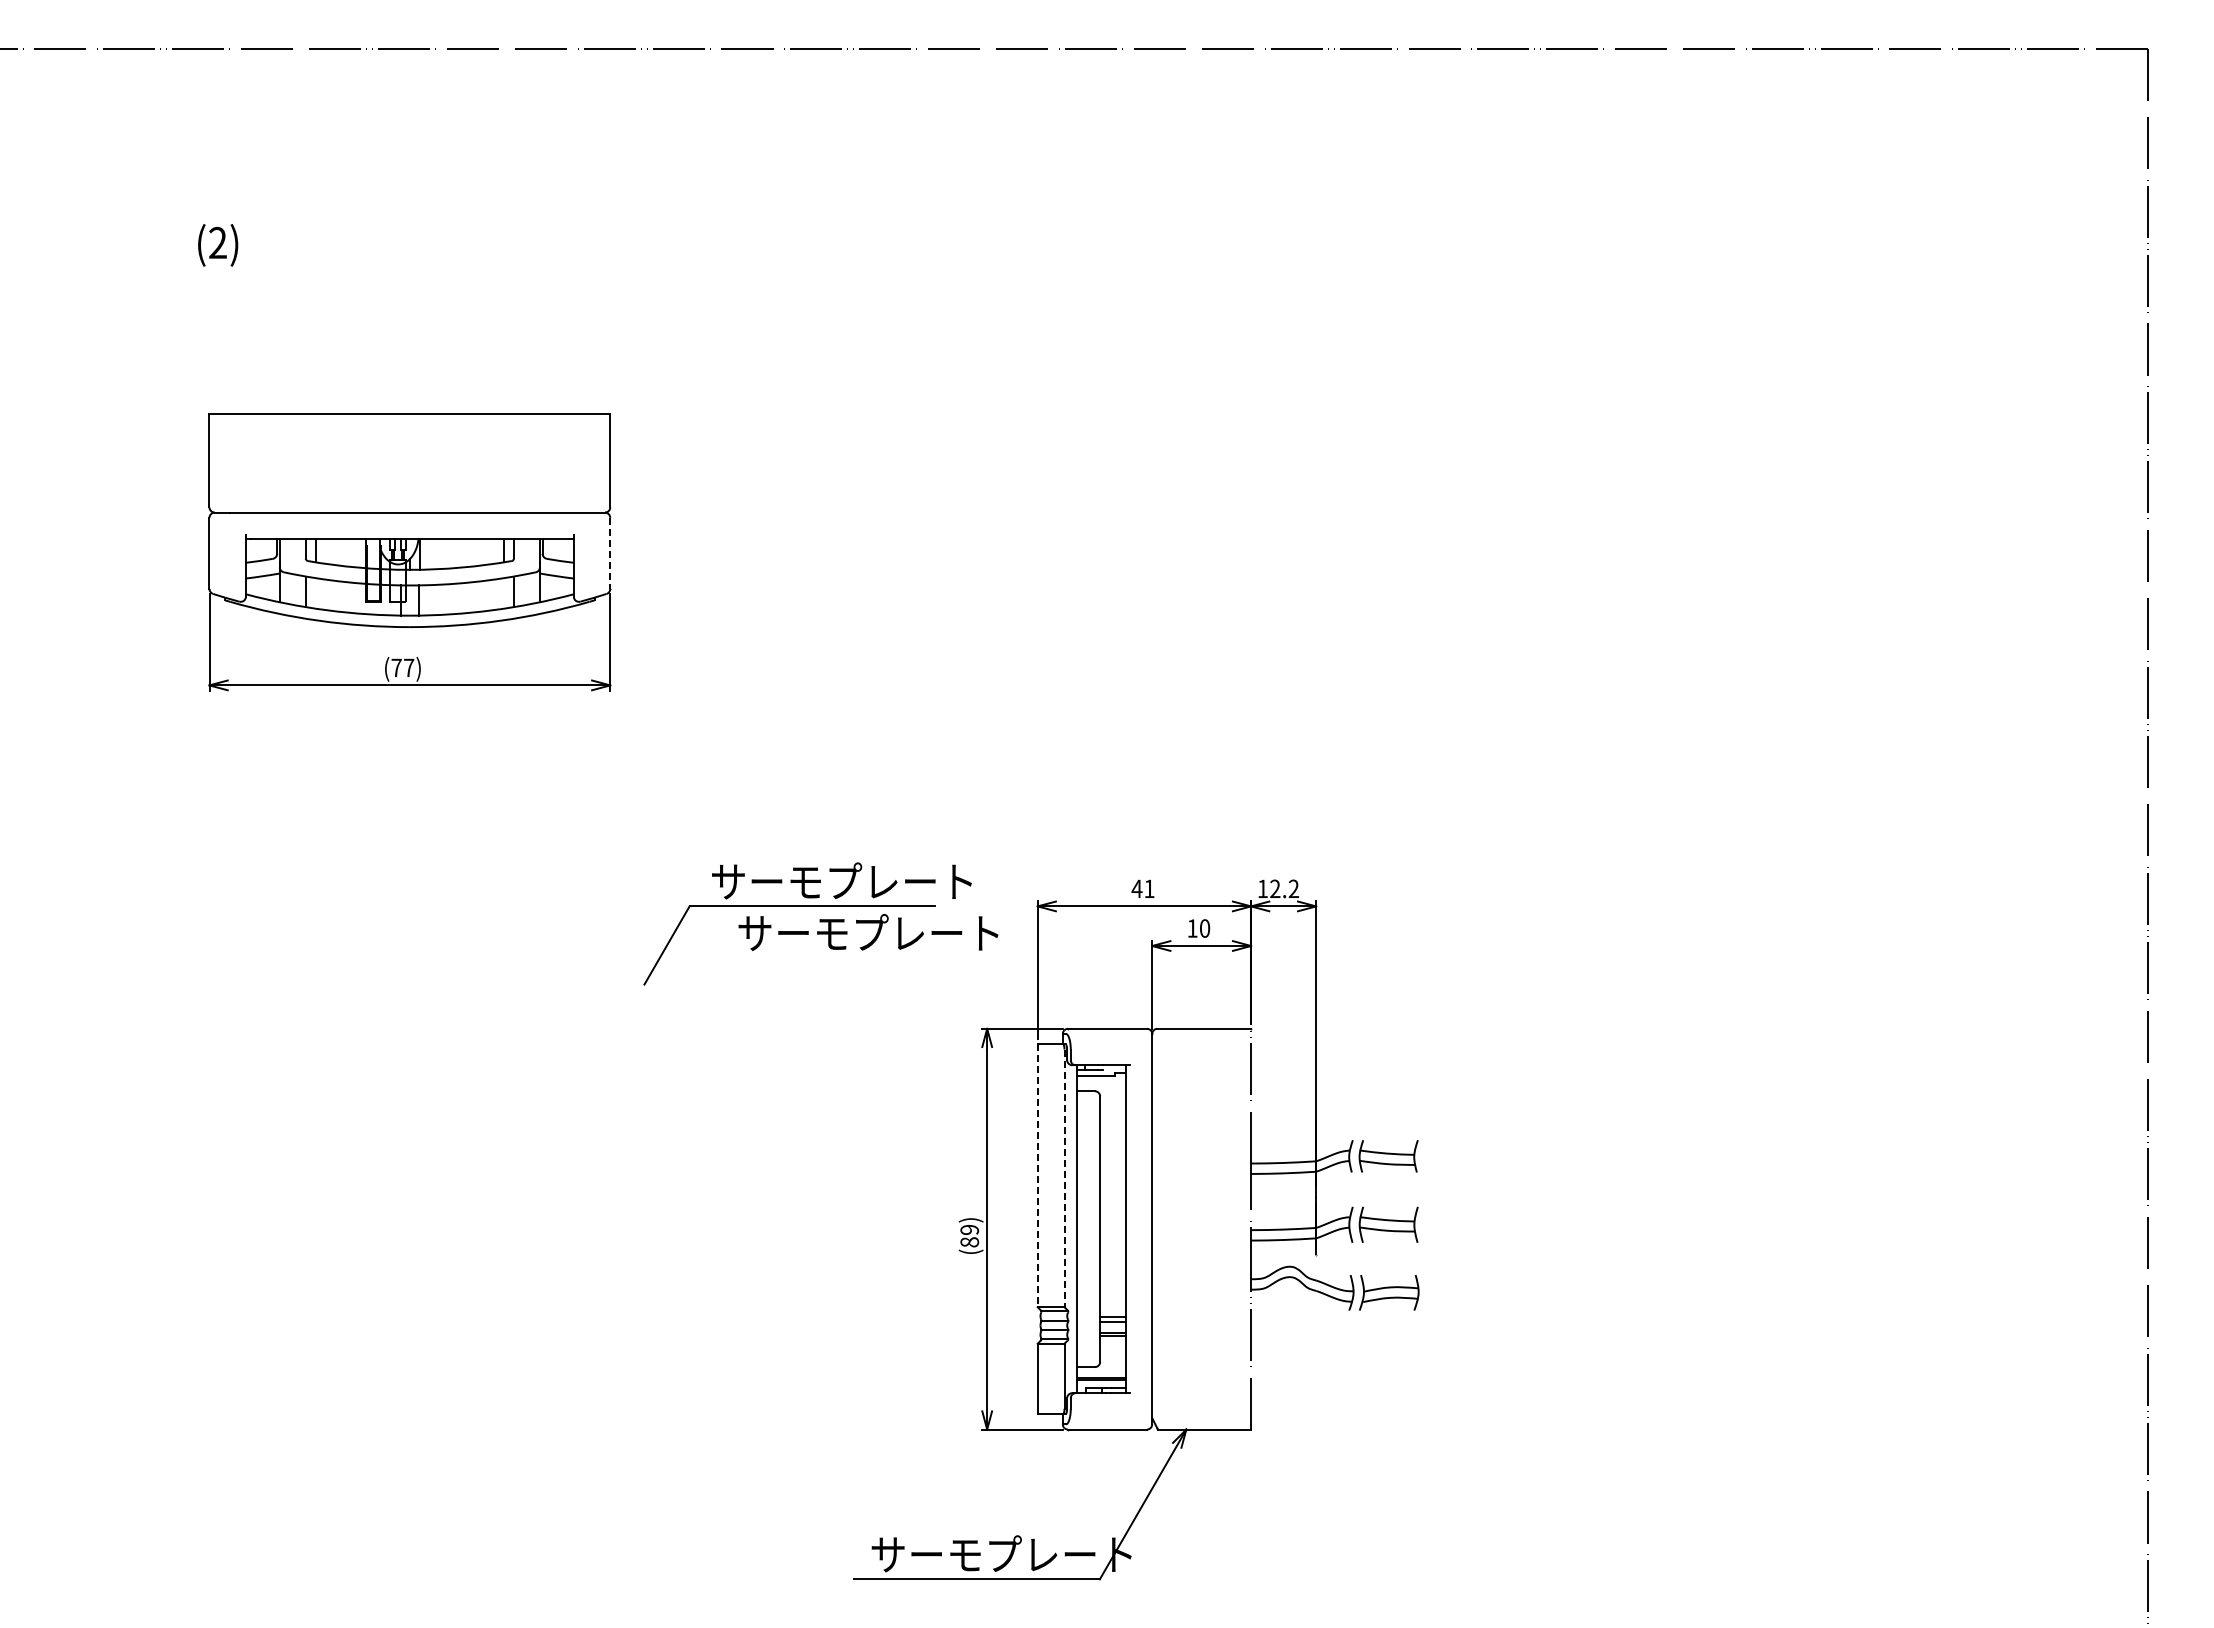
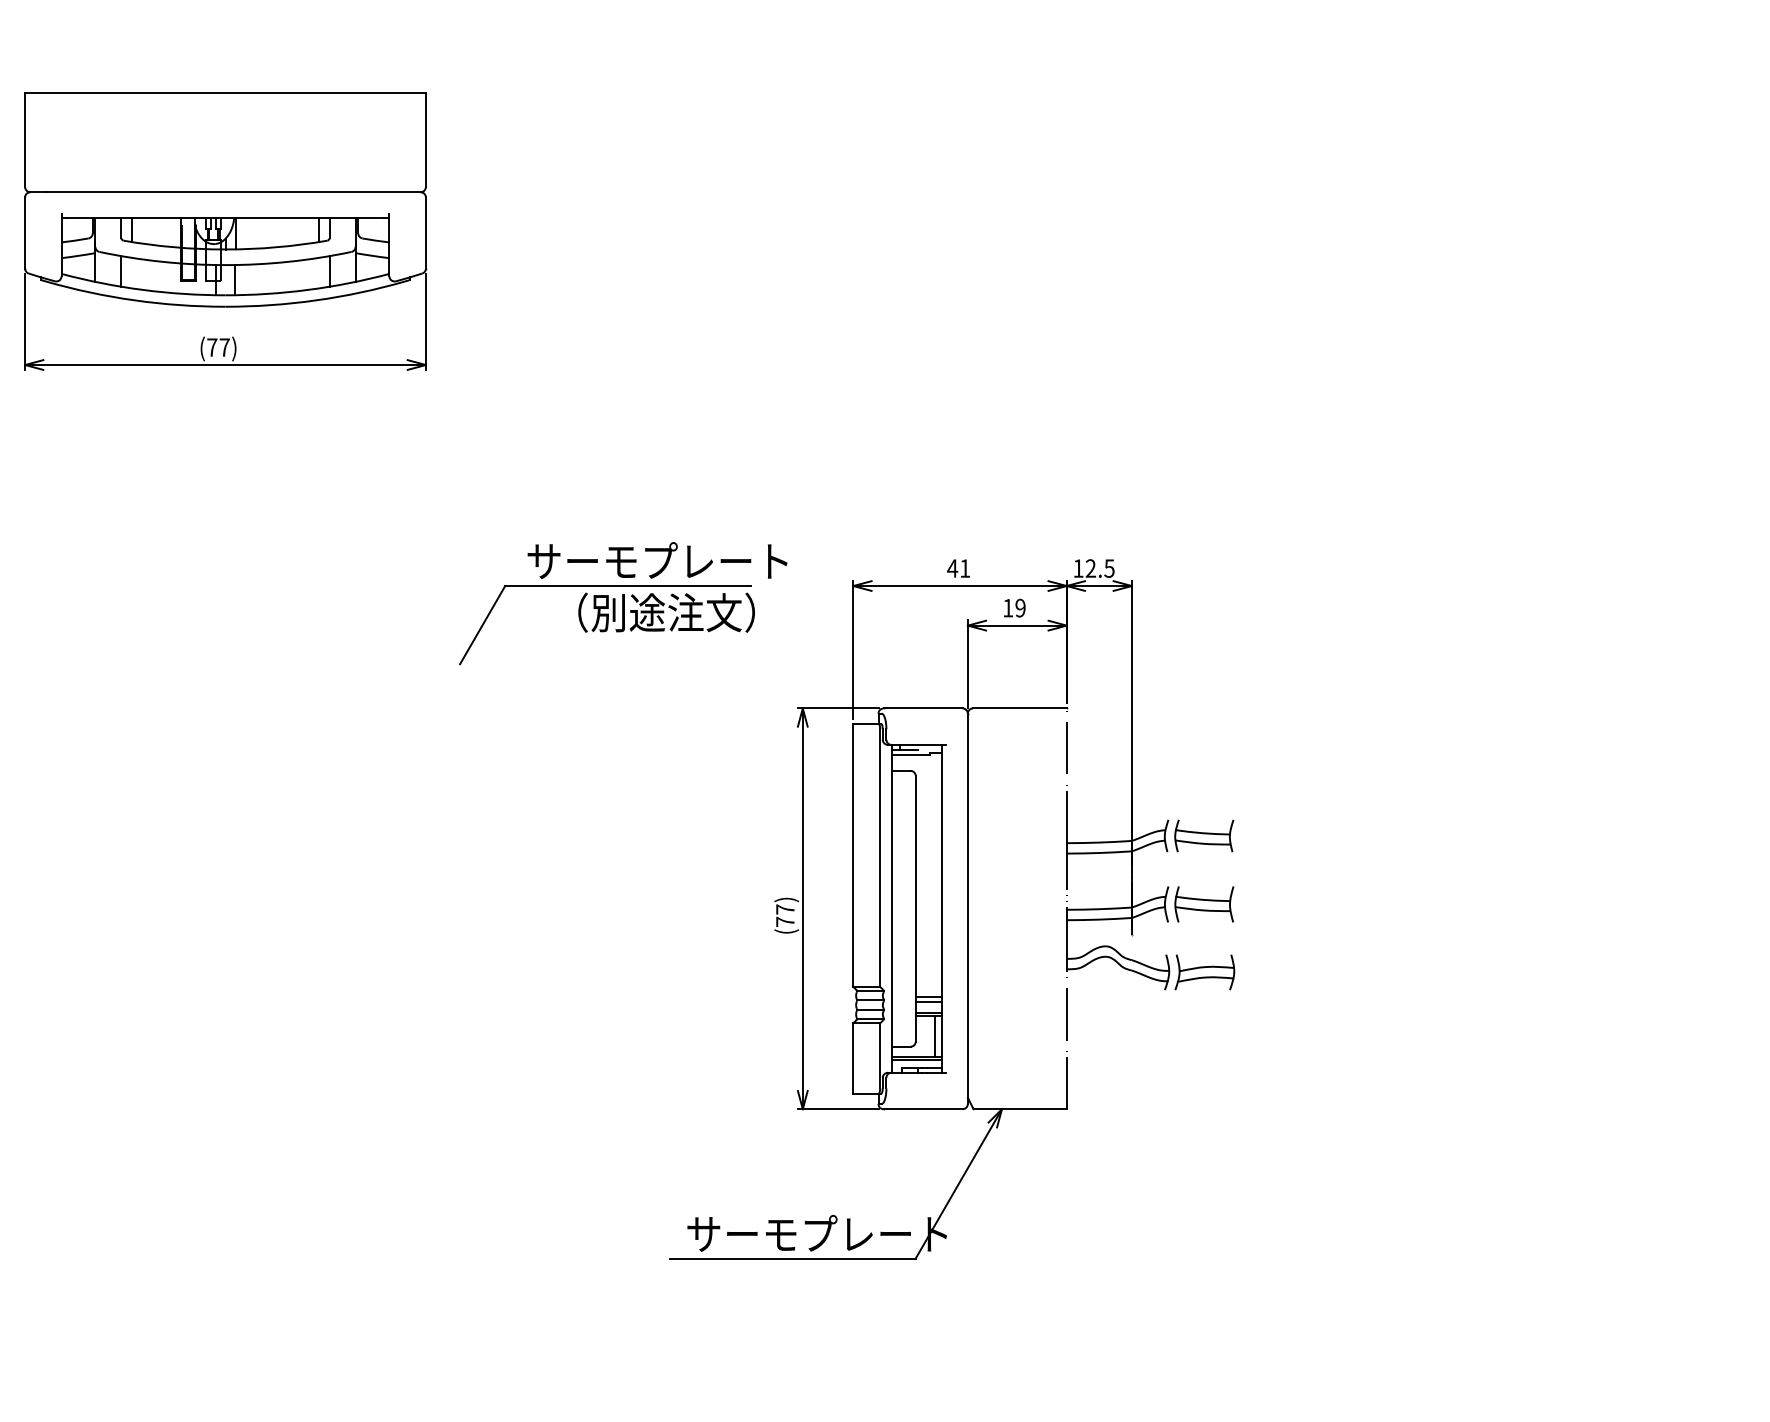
line: (610, 553) -> (426, 233), dashed -> solid
text: (1293, 888) -> (1109, 568), 12.2 -> 12.5
text: (1204, 928) -> (1020, 608), 10 -> 19
text: (868, 933) -> (684, 613), サーモプレート -> （別途注文）
line: (1037, 1176) -> (853, 856), dashed -> solid
line: (1064, 1178) -> (880, 858), dashed -> solid
text: (969, 1235) -> (785, 915), (89) -> (77)
line: (1118, 1355) -> (934, 1035), added

